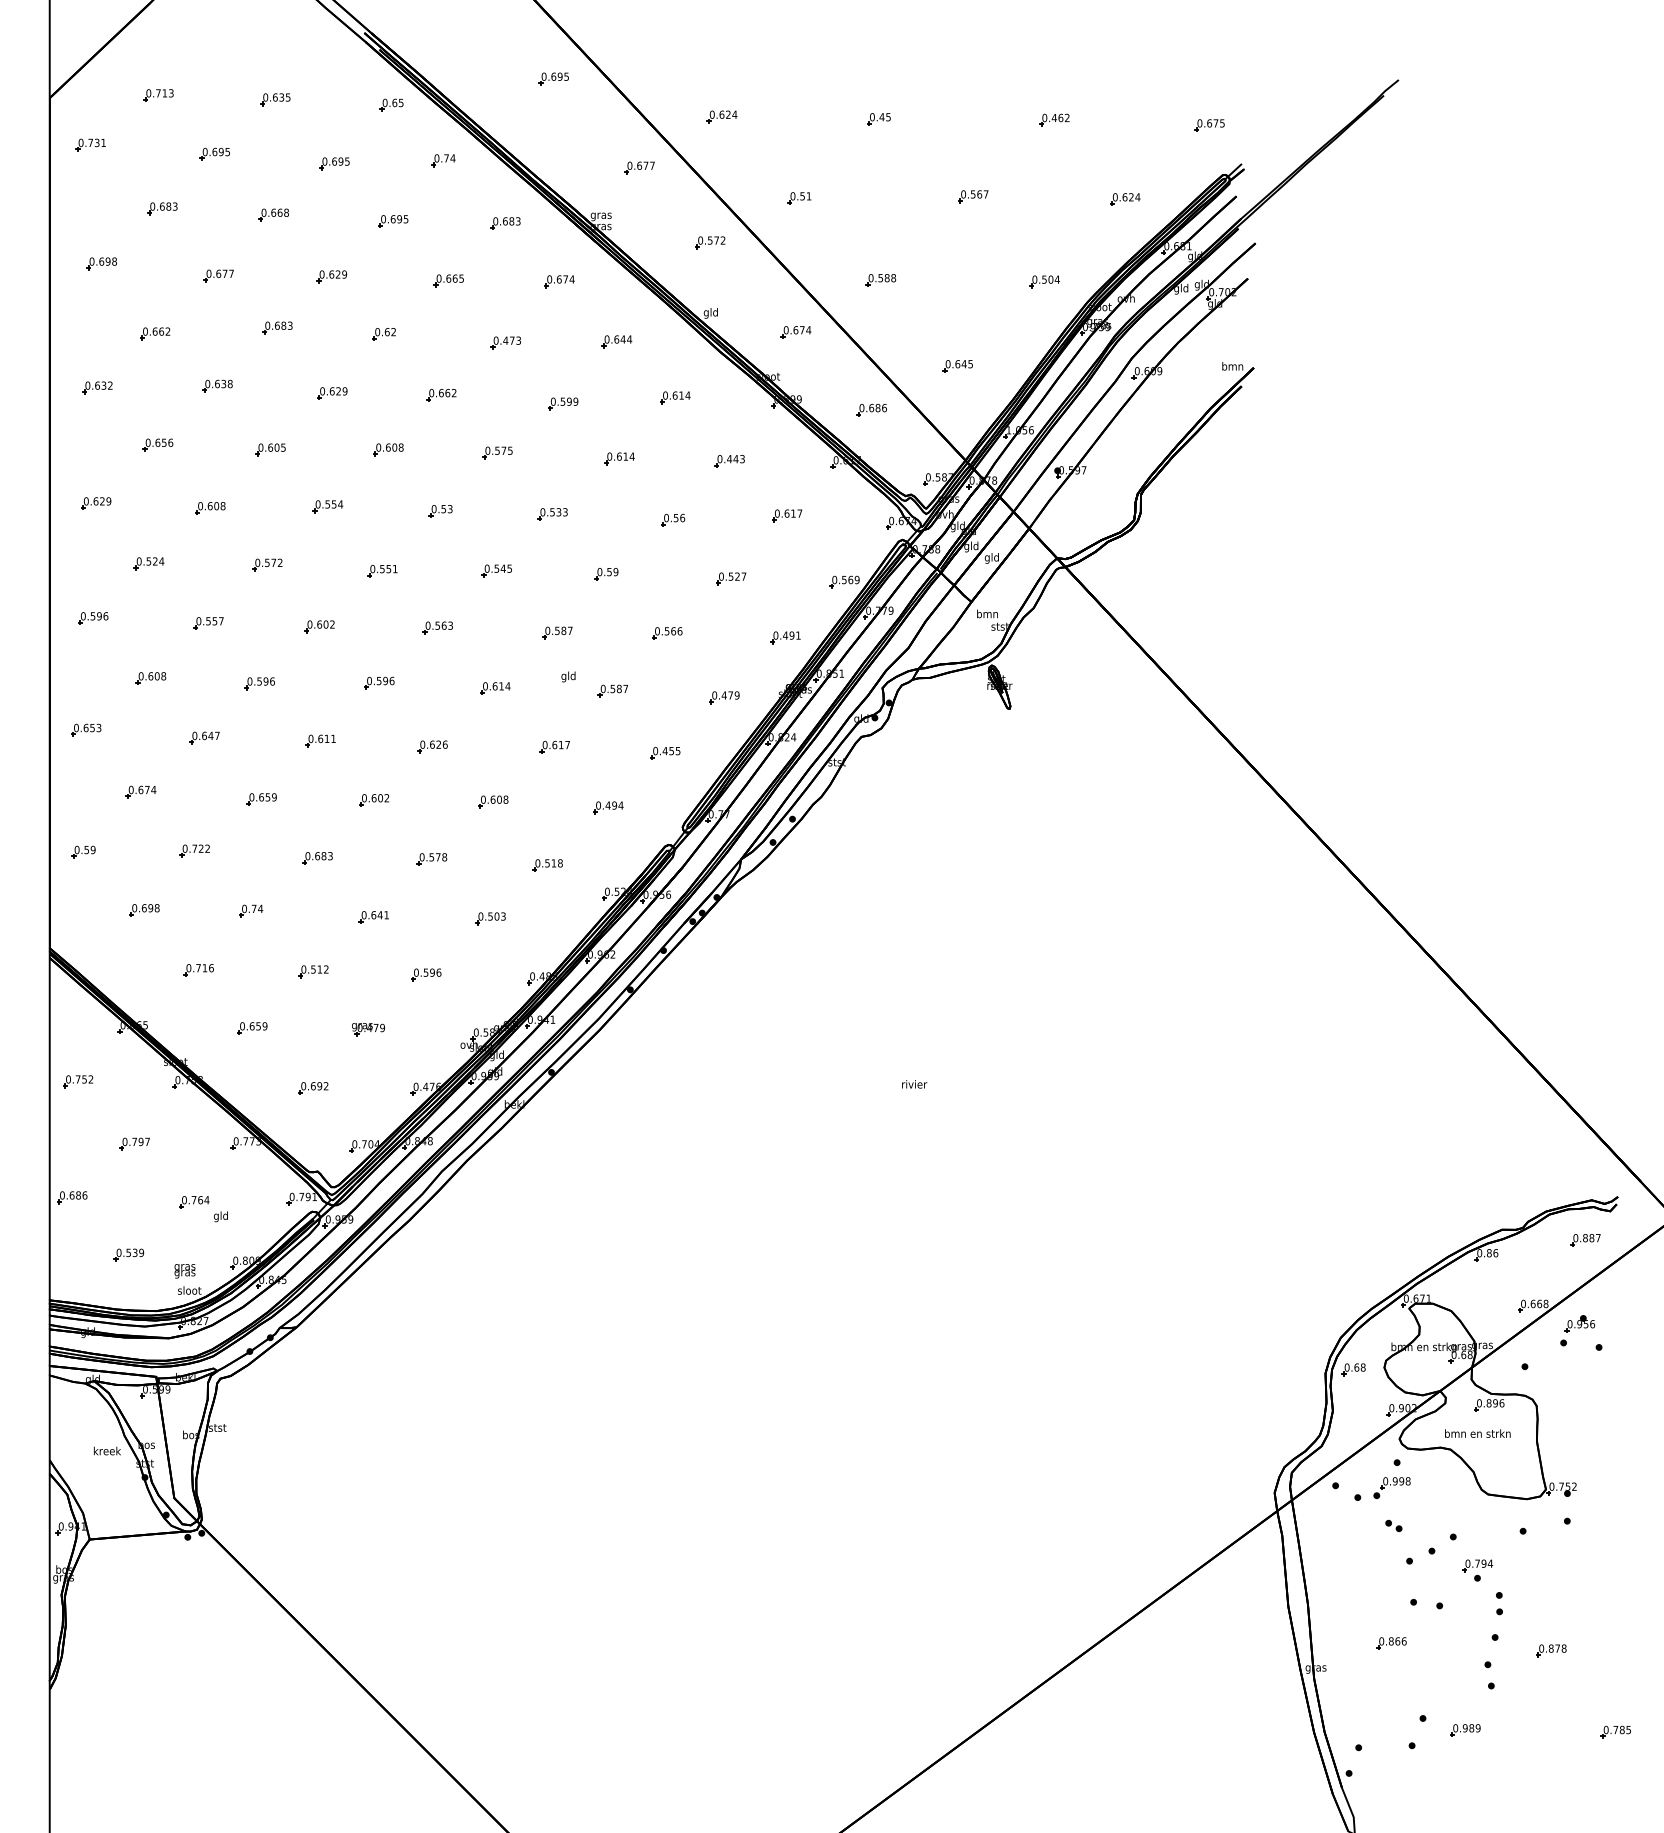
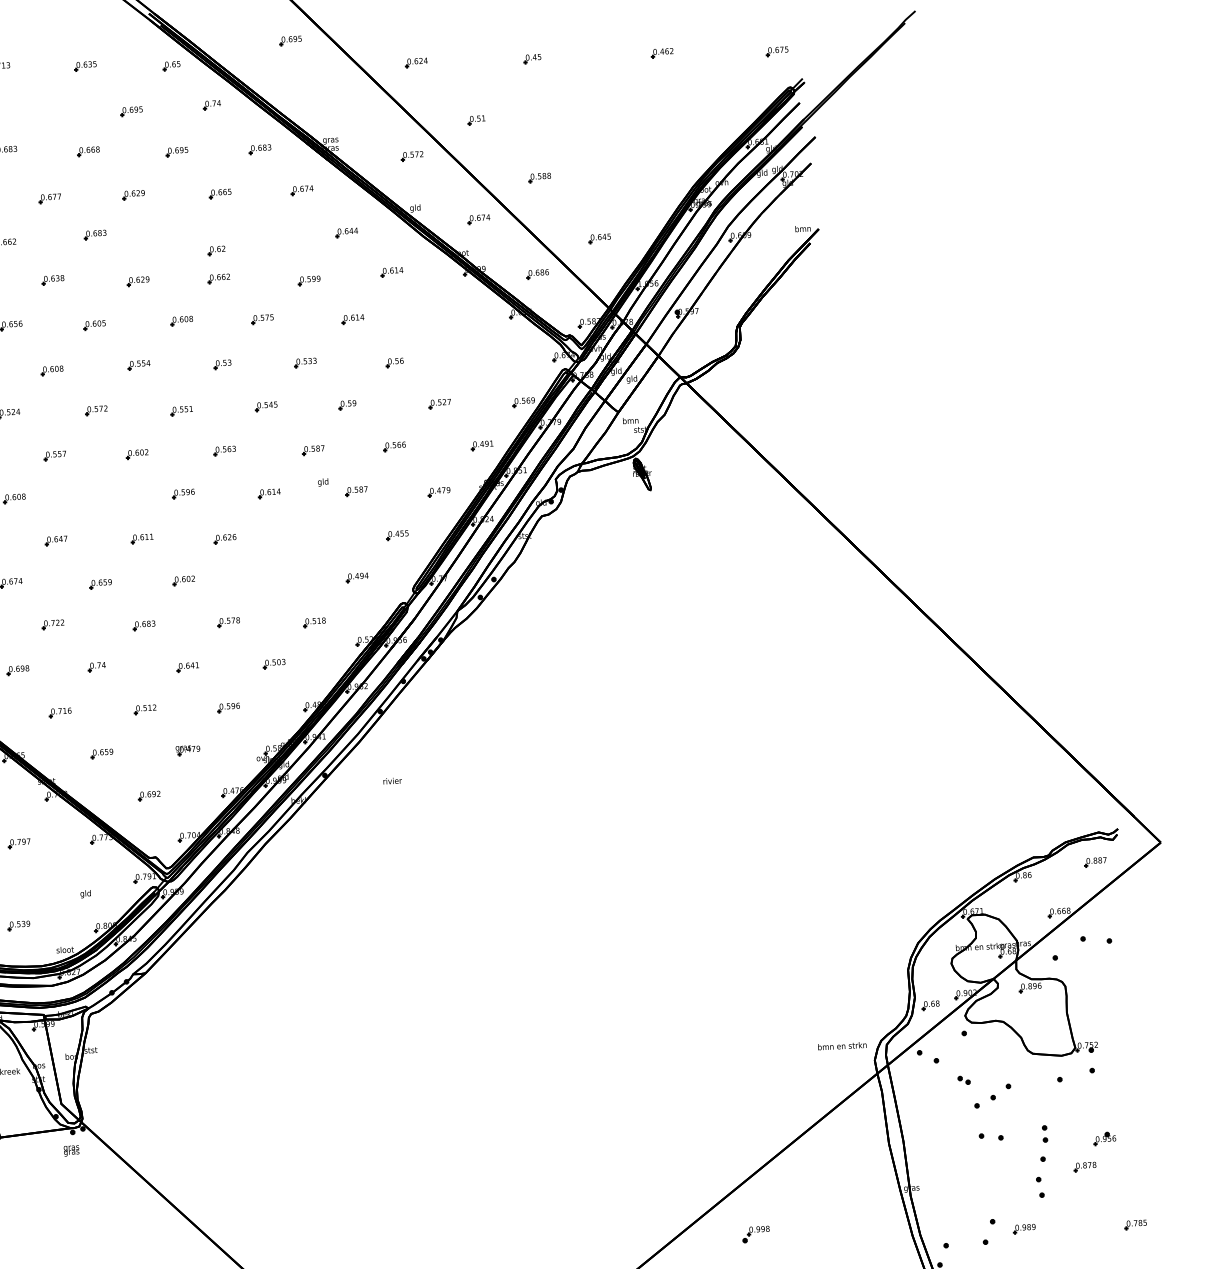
part: (214, 153) -> (42, 108), removed
part: (639, 167) -> (357, 103), removed
part: (973, 196) -> (605, 112), removed
part: (1125, 199) -> (717, 109), removed
part: (1044, 281) -> (660, 172), removed
part: (383, 334) -> (216, 250), moved
part: (505, 342) -> (264, 237), removed
part: (729, 461) -> (434, 317), removed
part: (787, 515) -> (479, 355), removed
part: (259, 683) -> (94, 498), removed
part: (554, 746) -> (315, 534), removed
part: (493, 801) -> (272, 577), removed
text: (914, 1084) -> (392, 781), moved
part: (194, 1202) -> (65, 884), removed
text: (184, 1271) -> (71, 1151), moved
part: (1579, 1323) -> (1104, 1138), moved
part: (1353, 1369) -> (930, 1005), moved
text: (1477, 1433) -> (842, 1045), moved
part: (1391, 1488) -> (755, 1234), moved
part: (1477, 1570) -> (1027, 1110), removed
part: (1391, 1643) -> (966, 1167), removed

